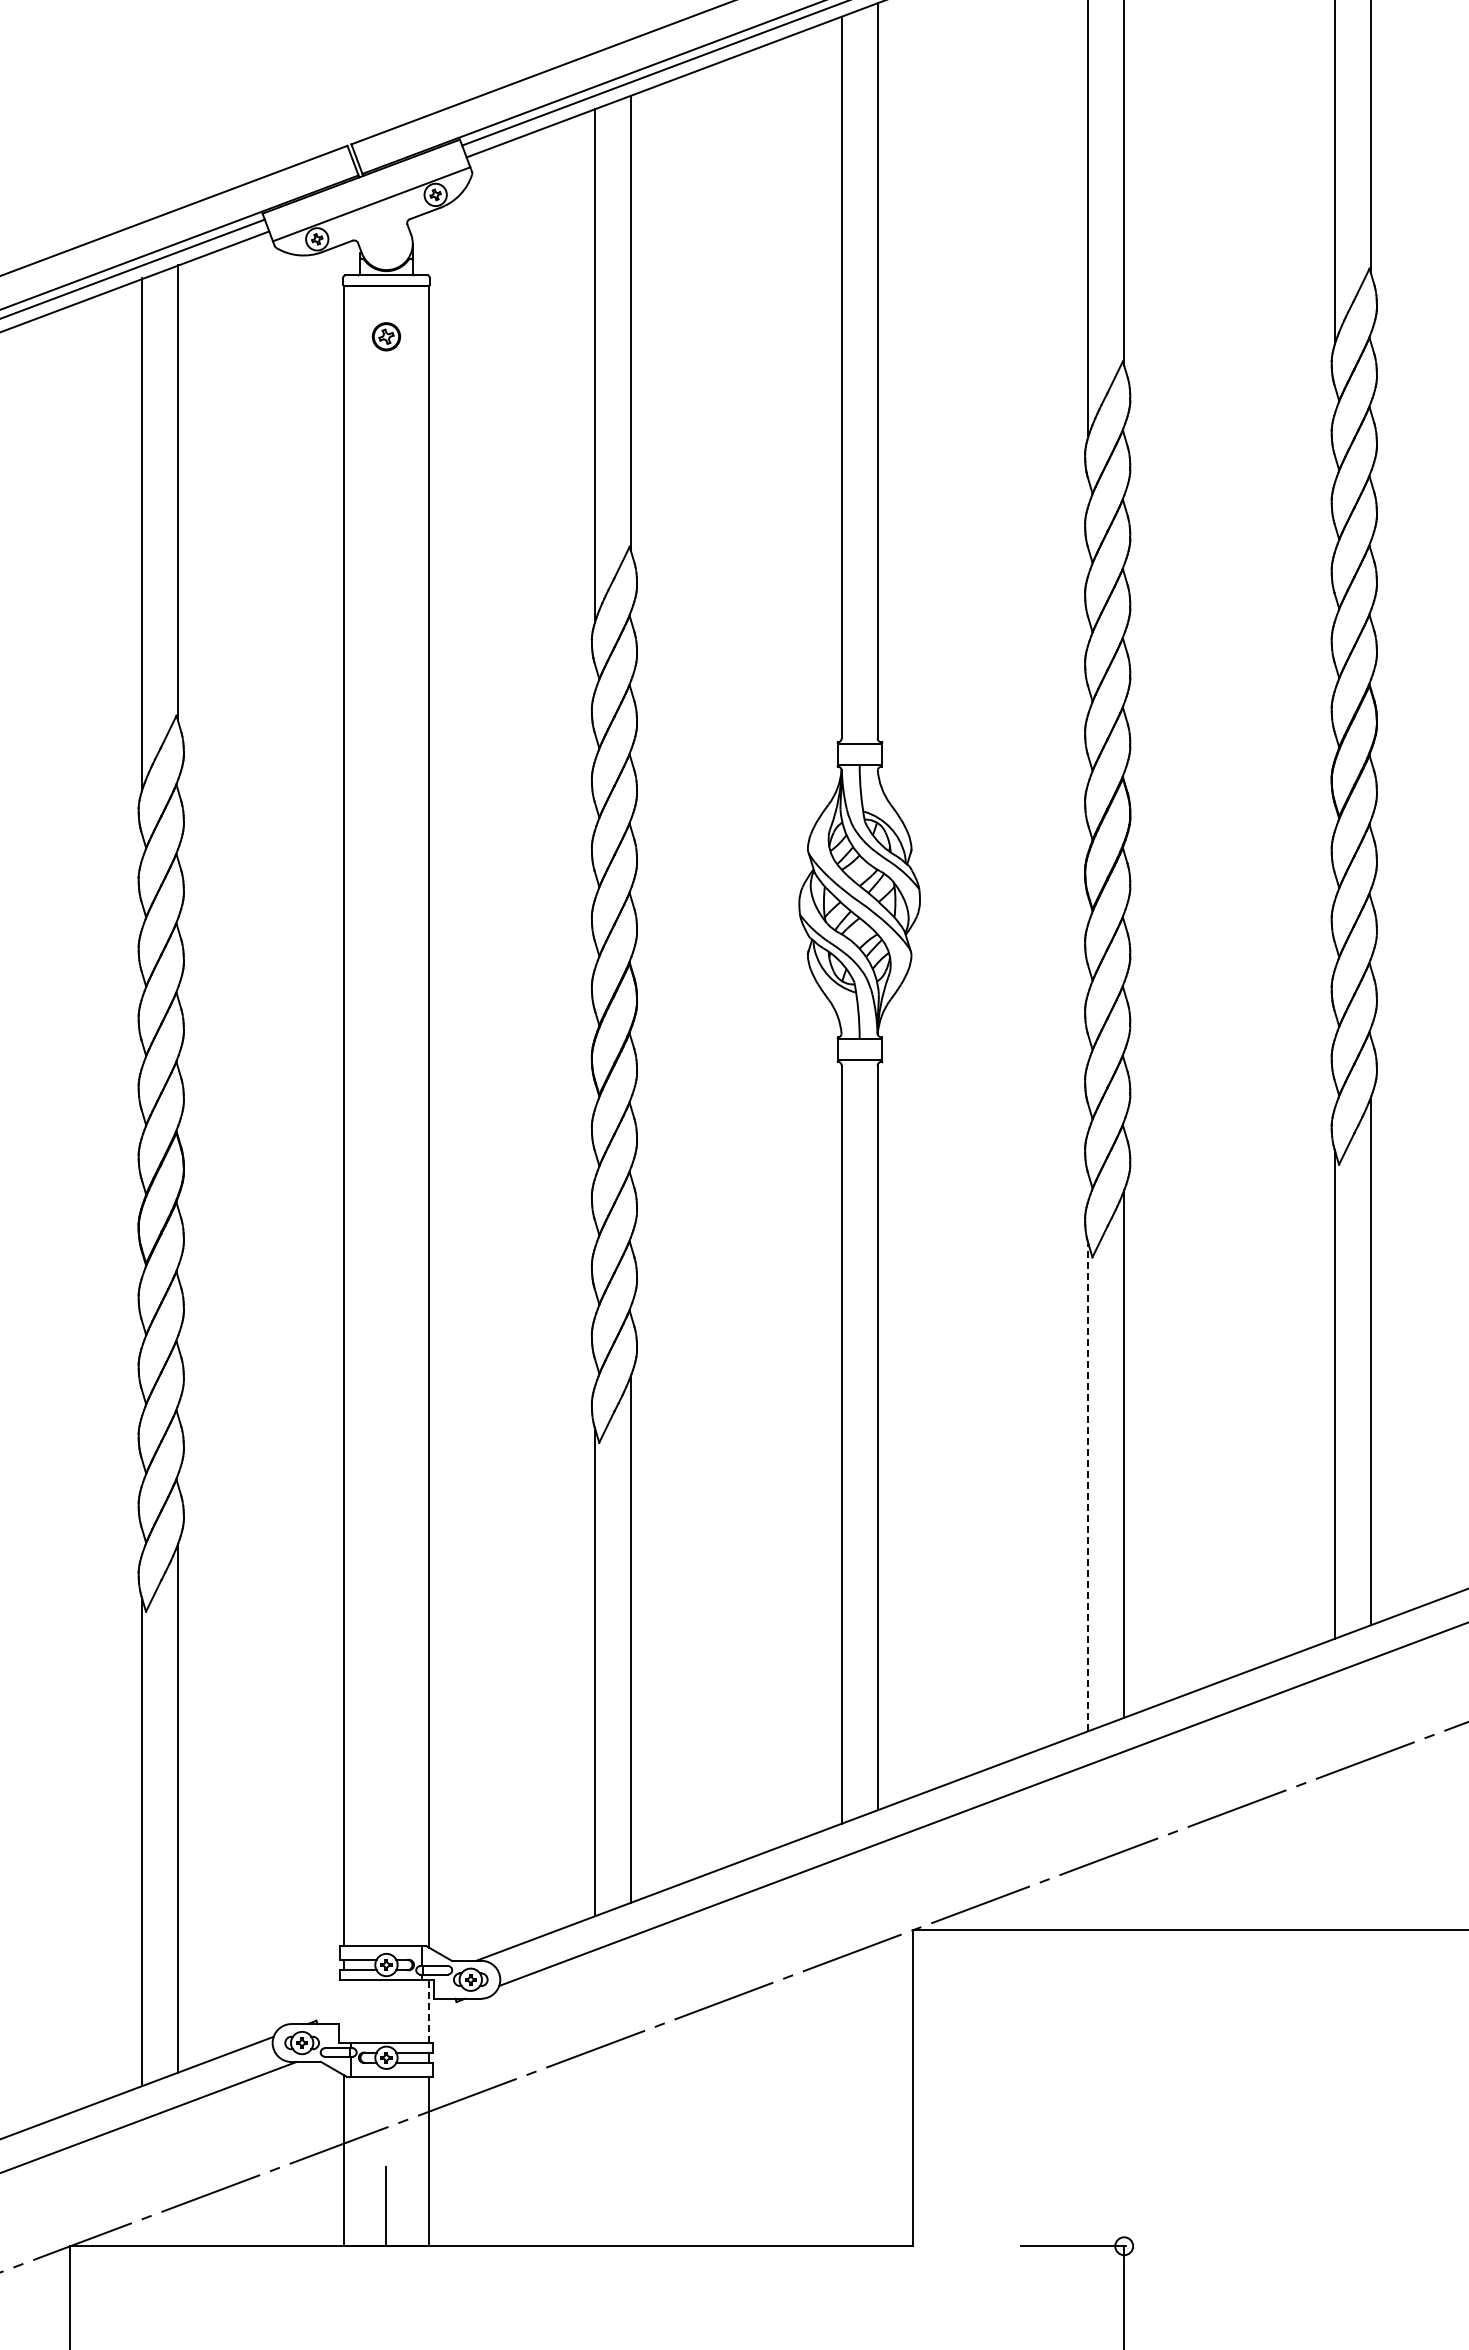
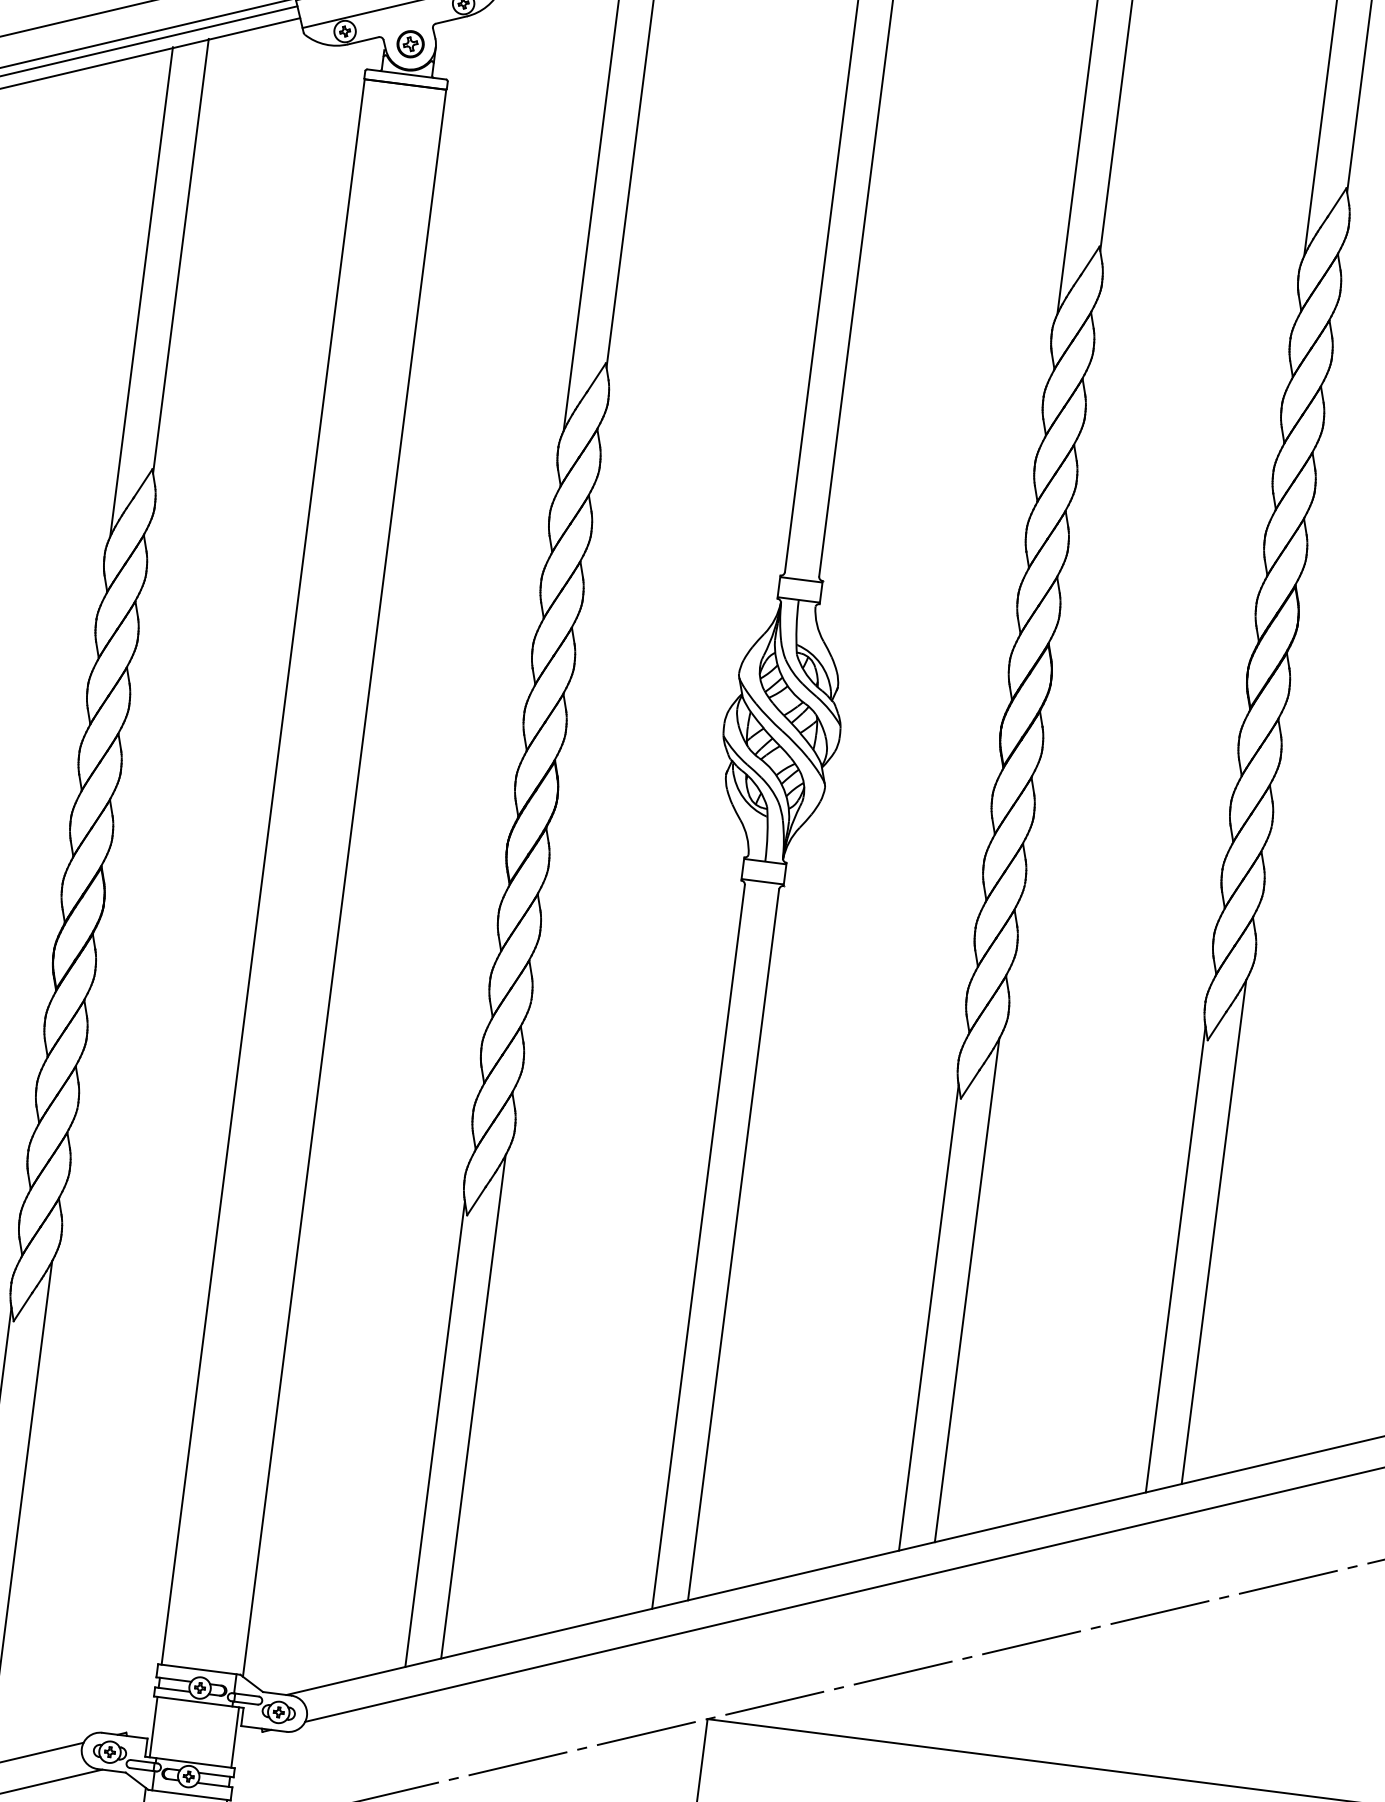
part: (386, 336) -> (410, 43), moved
line: (1088, 1487) -> (928, 1317), dashed -> solid
line: (343, 2011) -> (153, 1727), added
line: (429, 2011) -> (235, 1737), dashed -> solid

